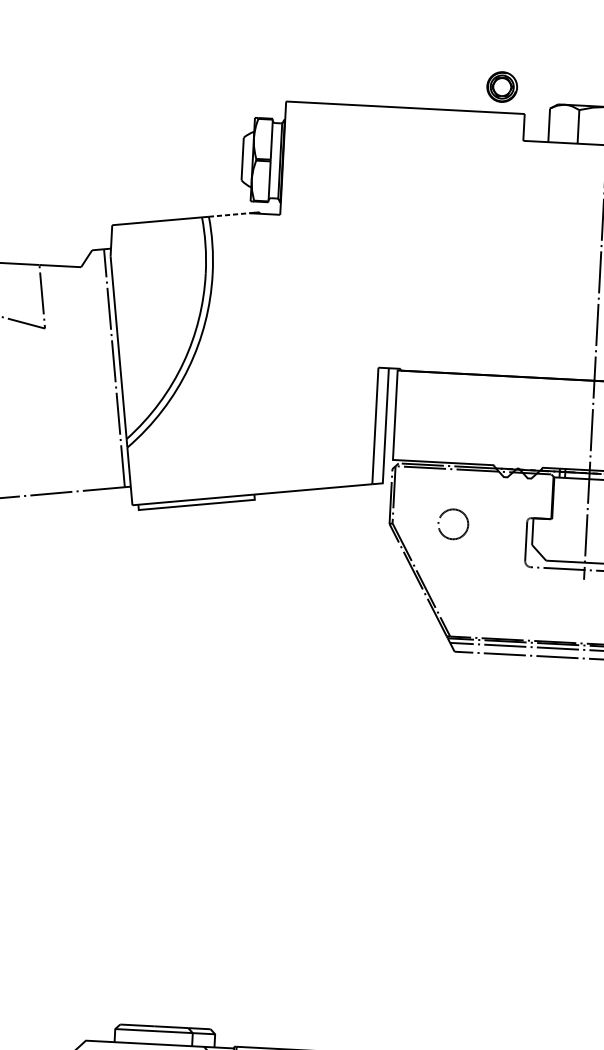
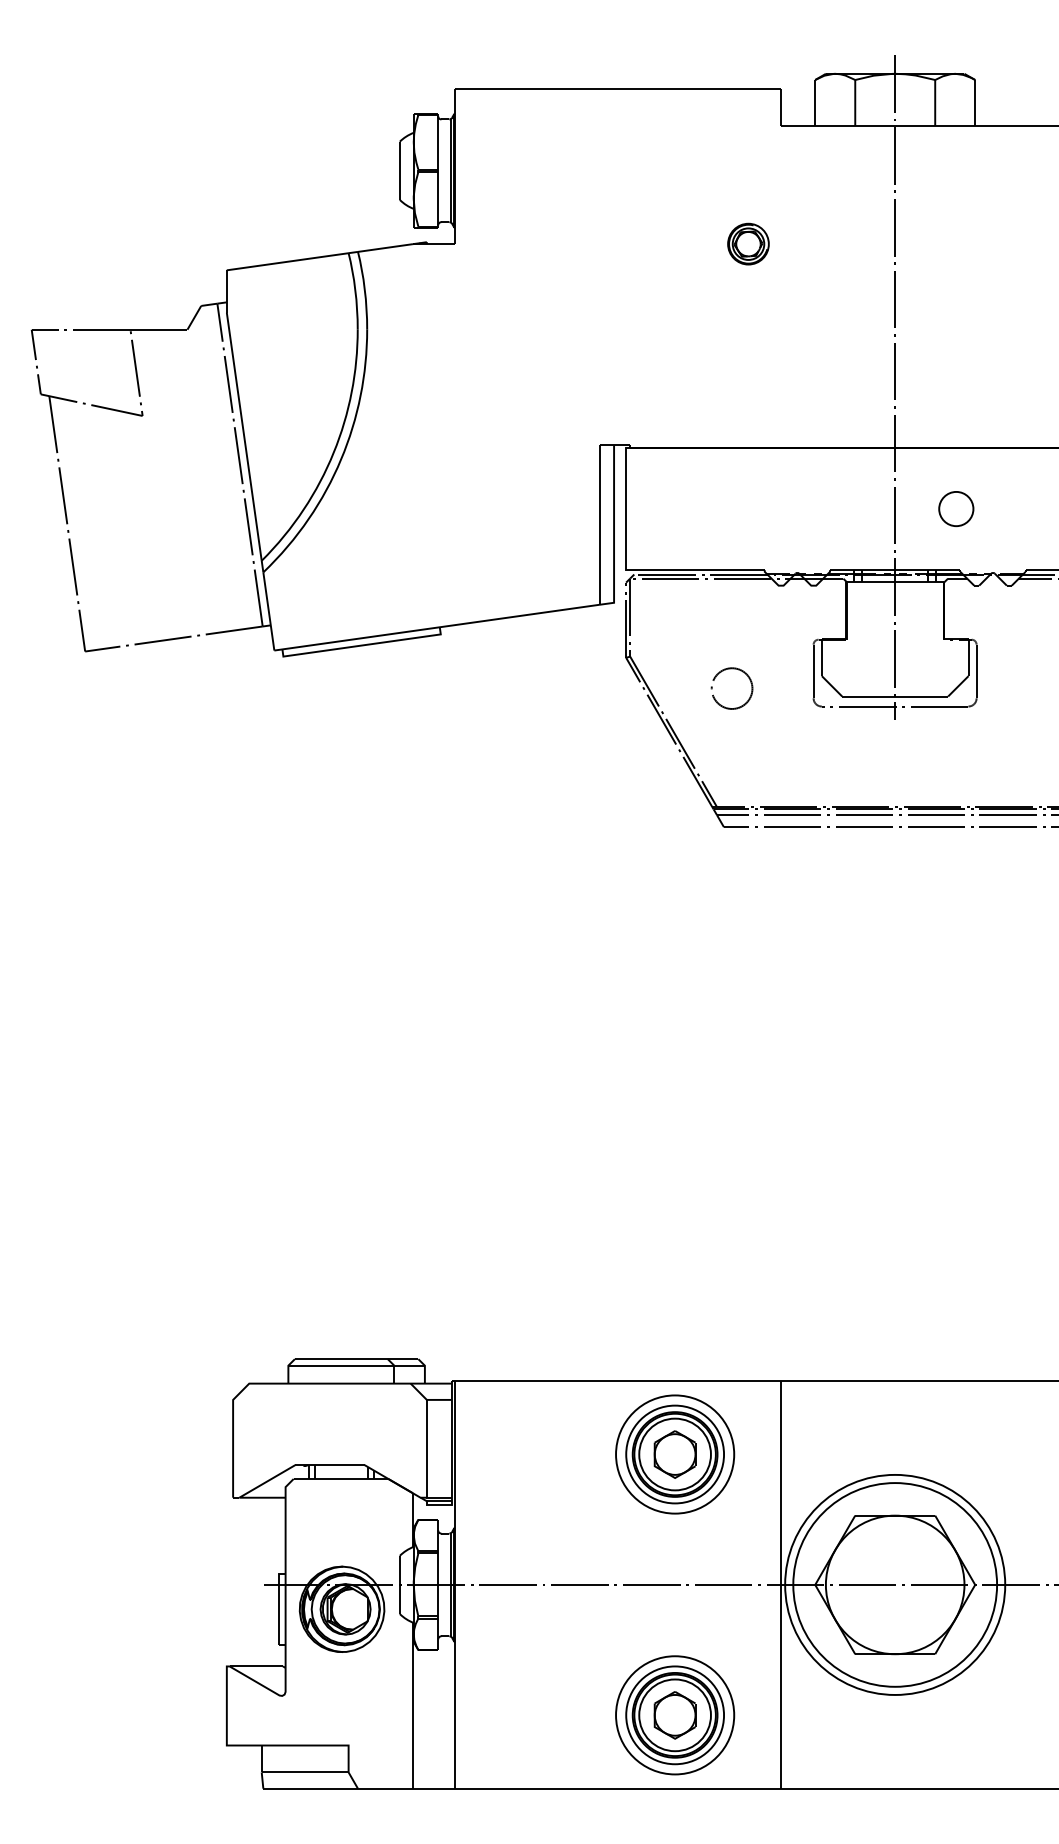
part: (502, 86) -> (748, 243), moved
line: (229, 215) -> (385, 248), dashed -> solid
part: (445, 512) -> (720, 673), moved

